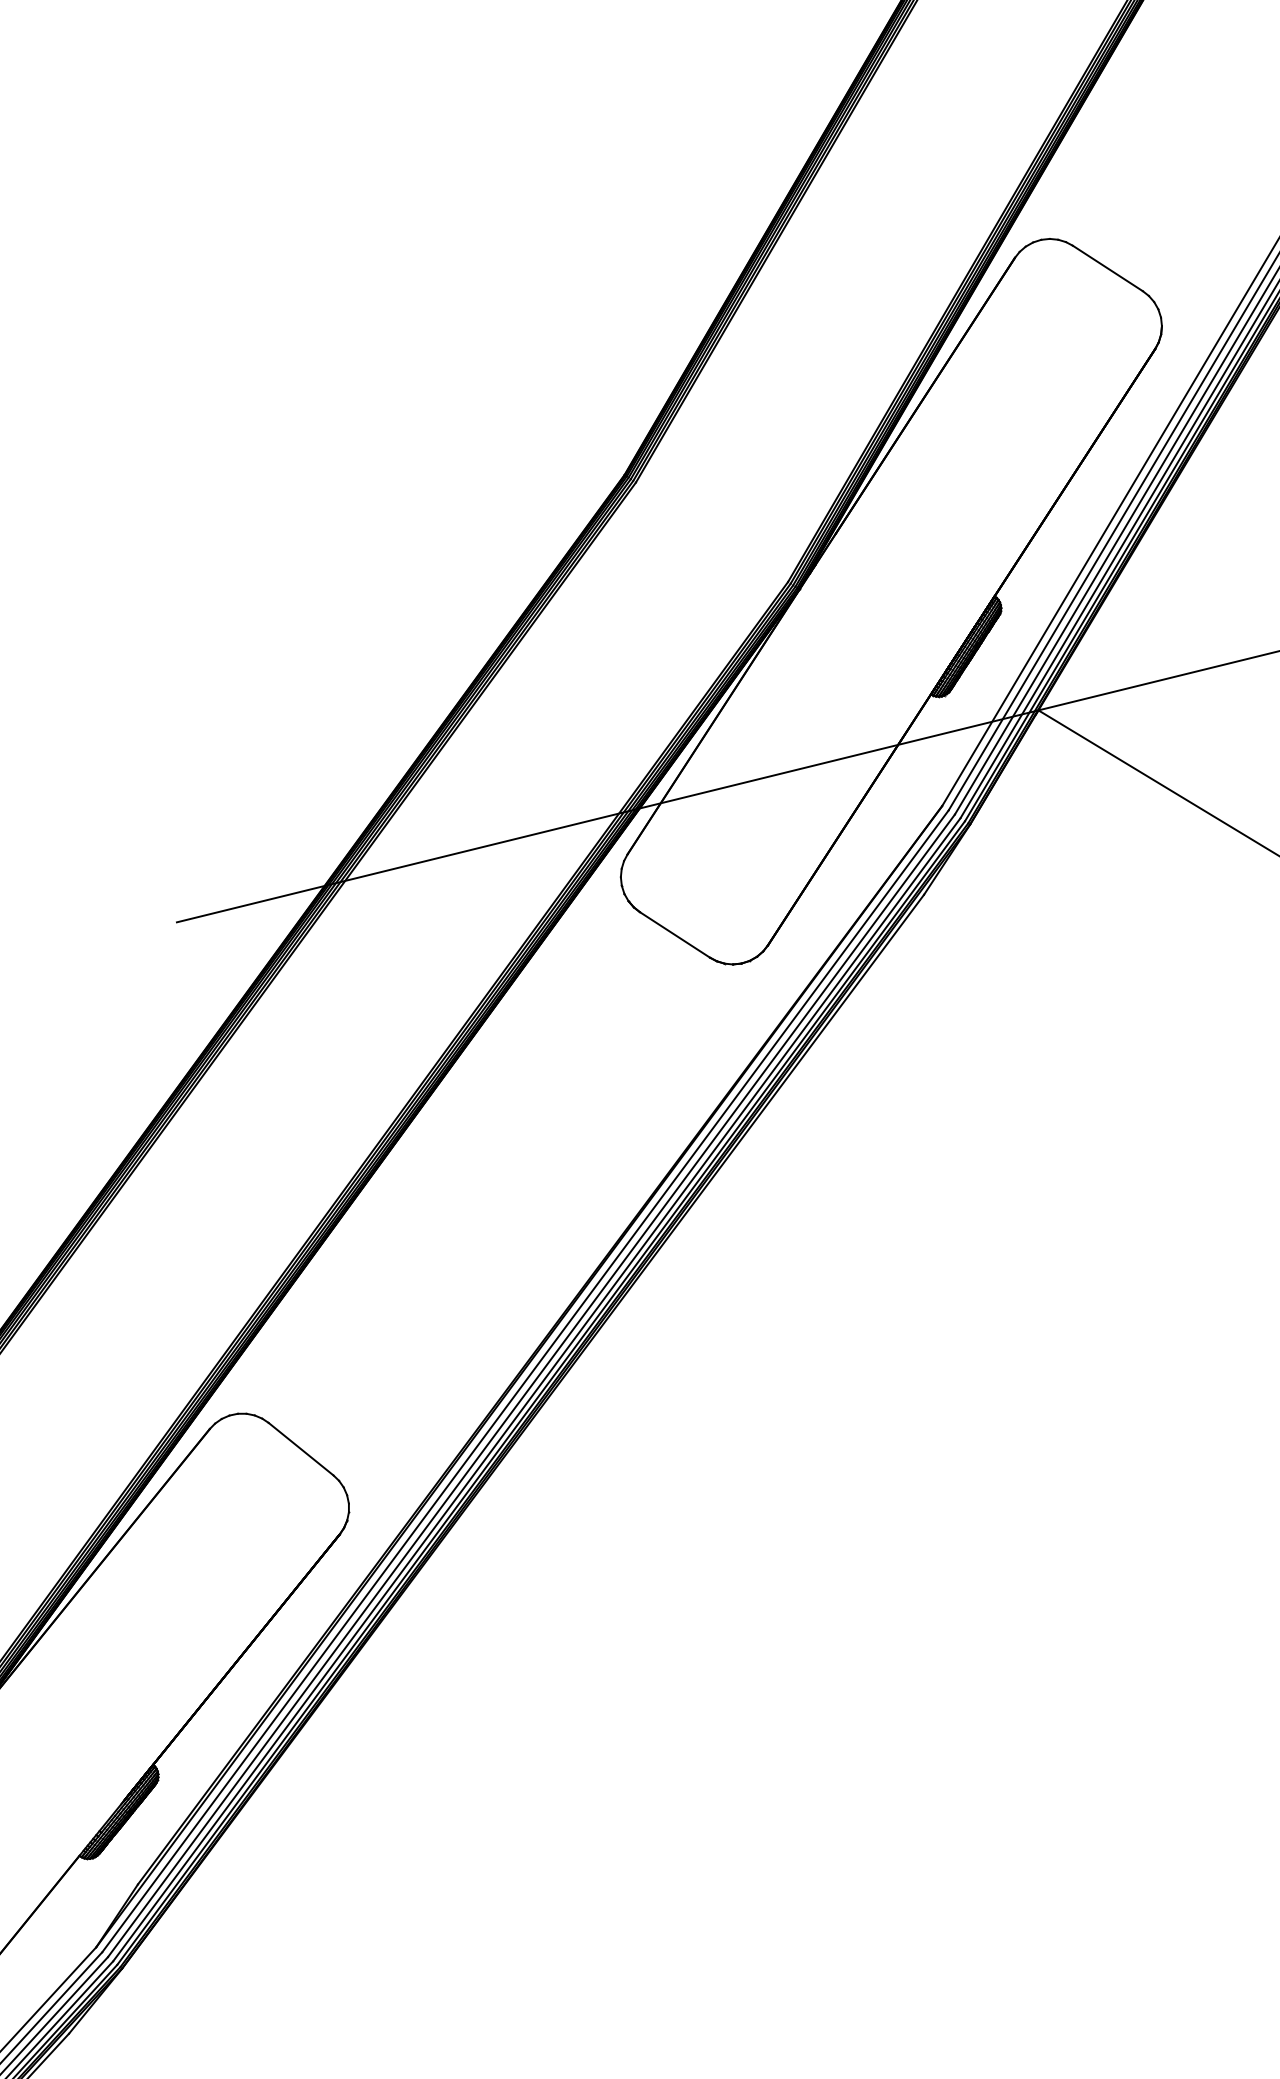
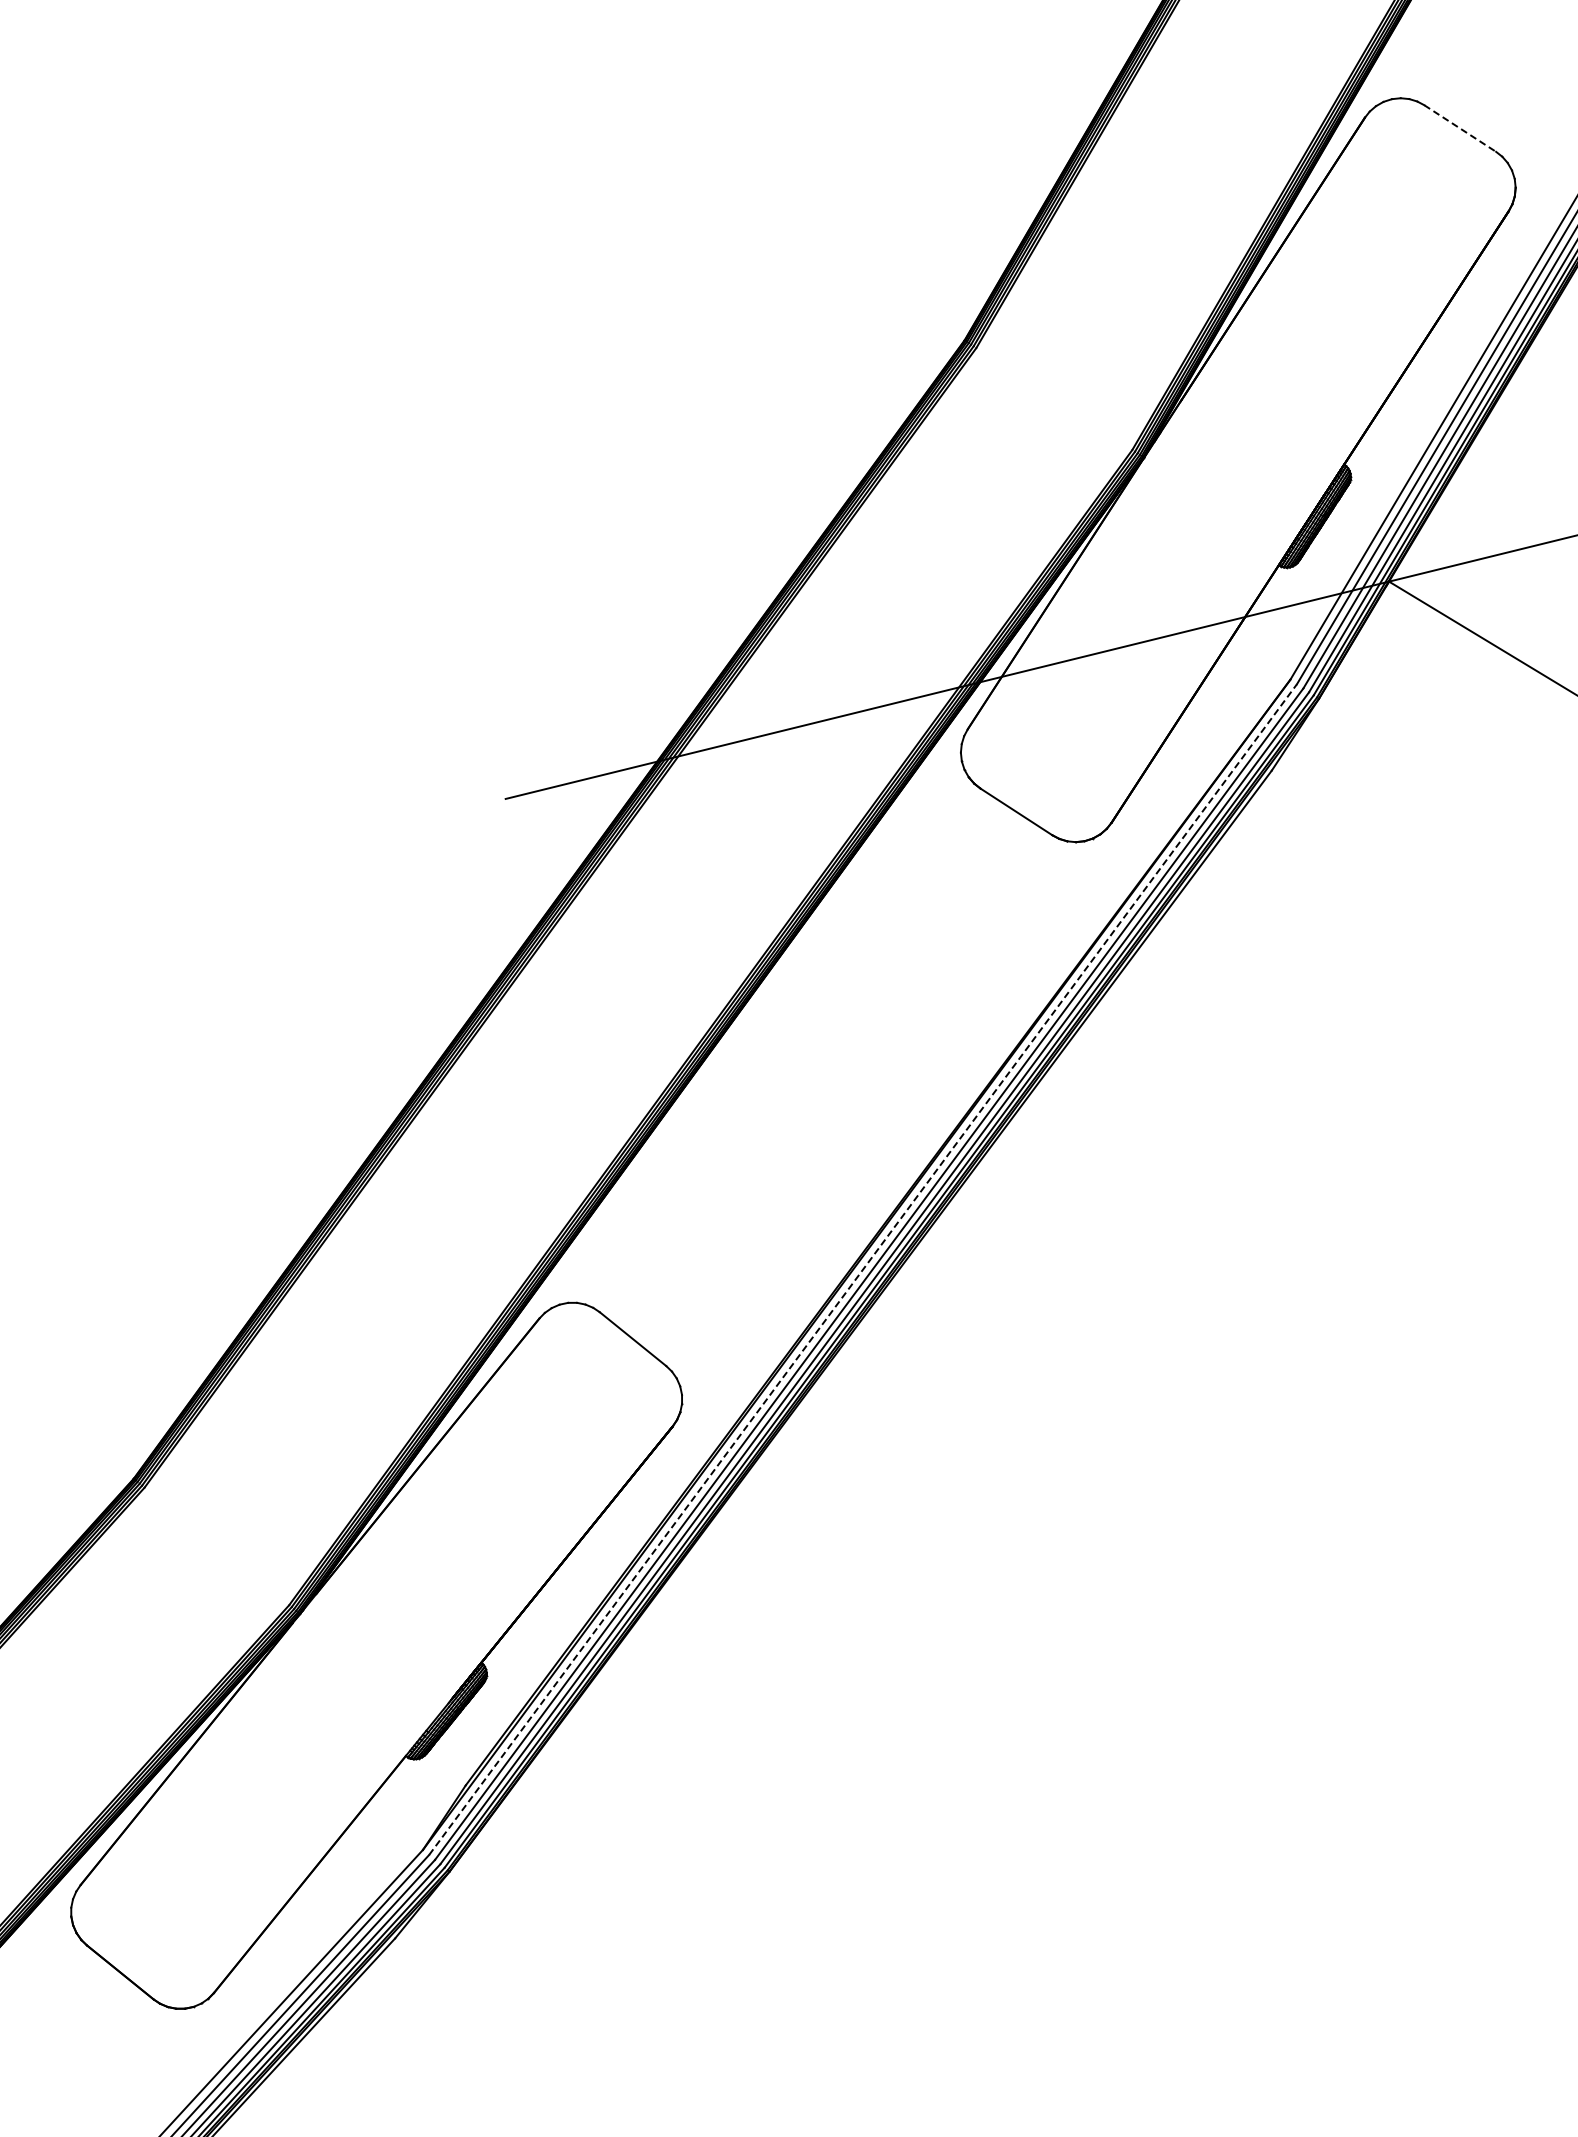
line: (1108, 268) -> (1460, 128), solid -> dashed
line: (525, 1381) -> (863, 1269), solid -> dashed

